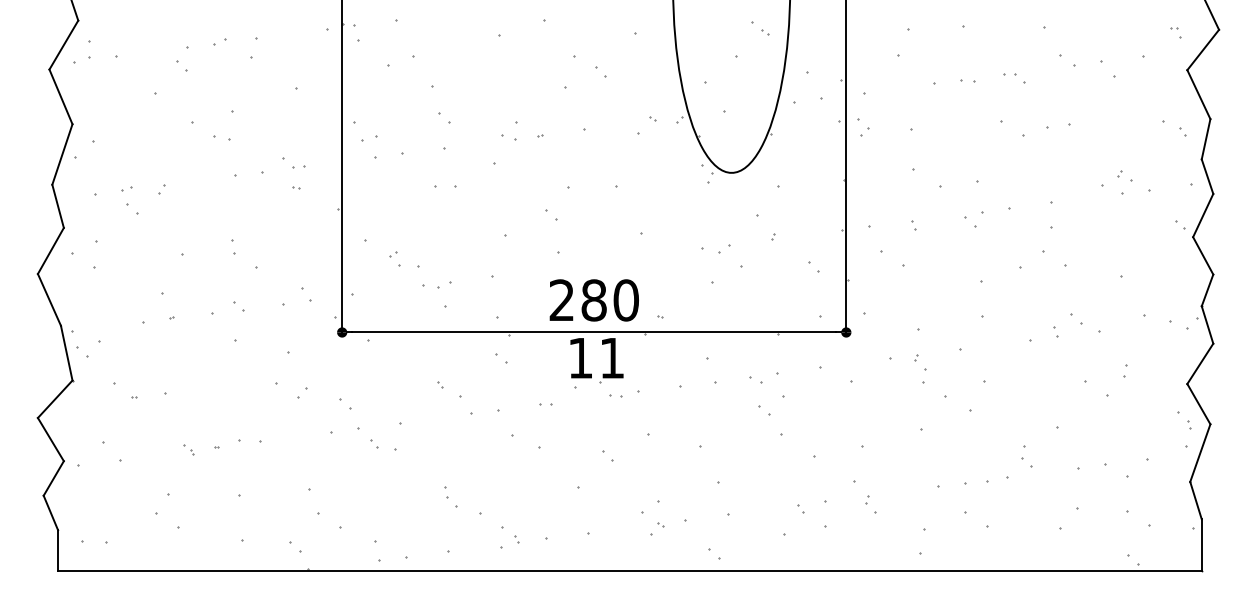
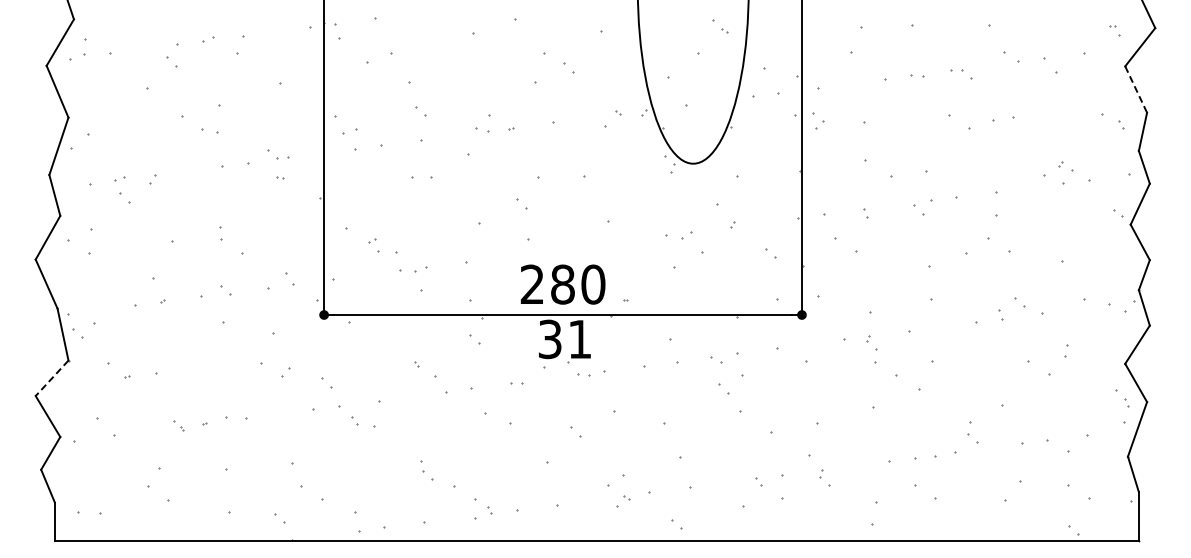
line: (1199, 94) -> (1136, 89), solid -> dashed
text: (579, 358) -> (549, 339), 11 -> 31
line: (54, 399) -> (51, 378), solid -> dashed

